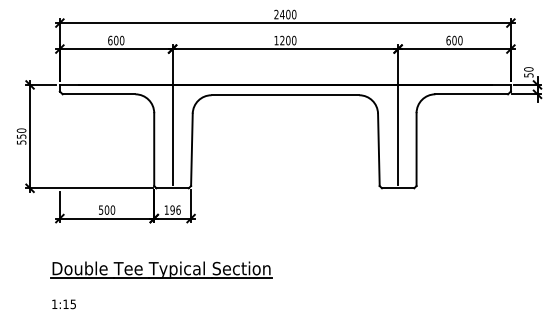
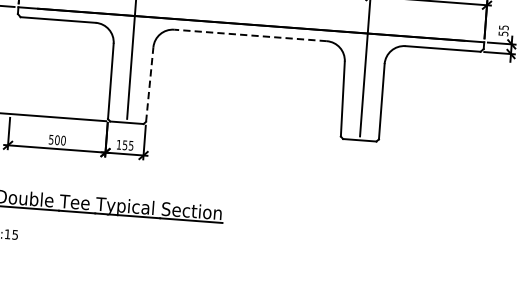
text: (528, 69) -> (503, 27), 50 -> 55
line: (285, 95) -> (250, 35), solid -> dashed
line: (191, 149) -> (149, 84), solid -> dashed
text: (175, 209) -> (128, 144), 196 -> 155

